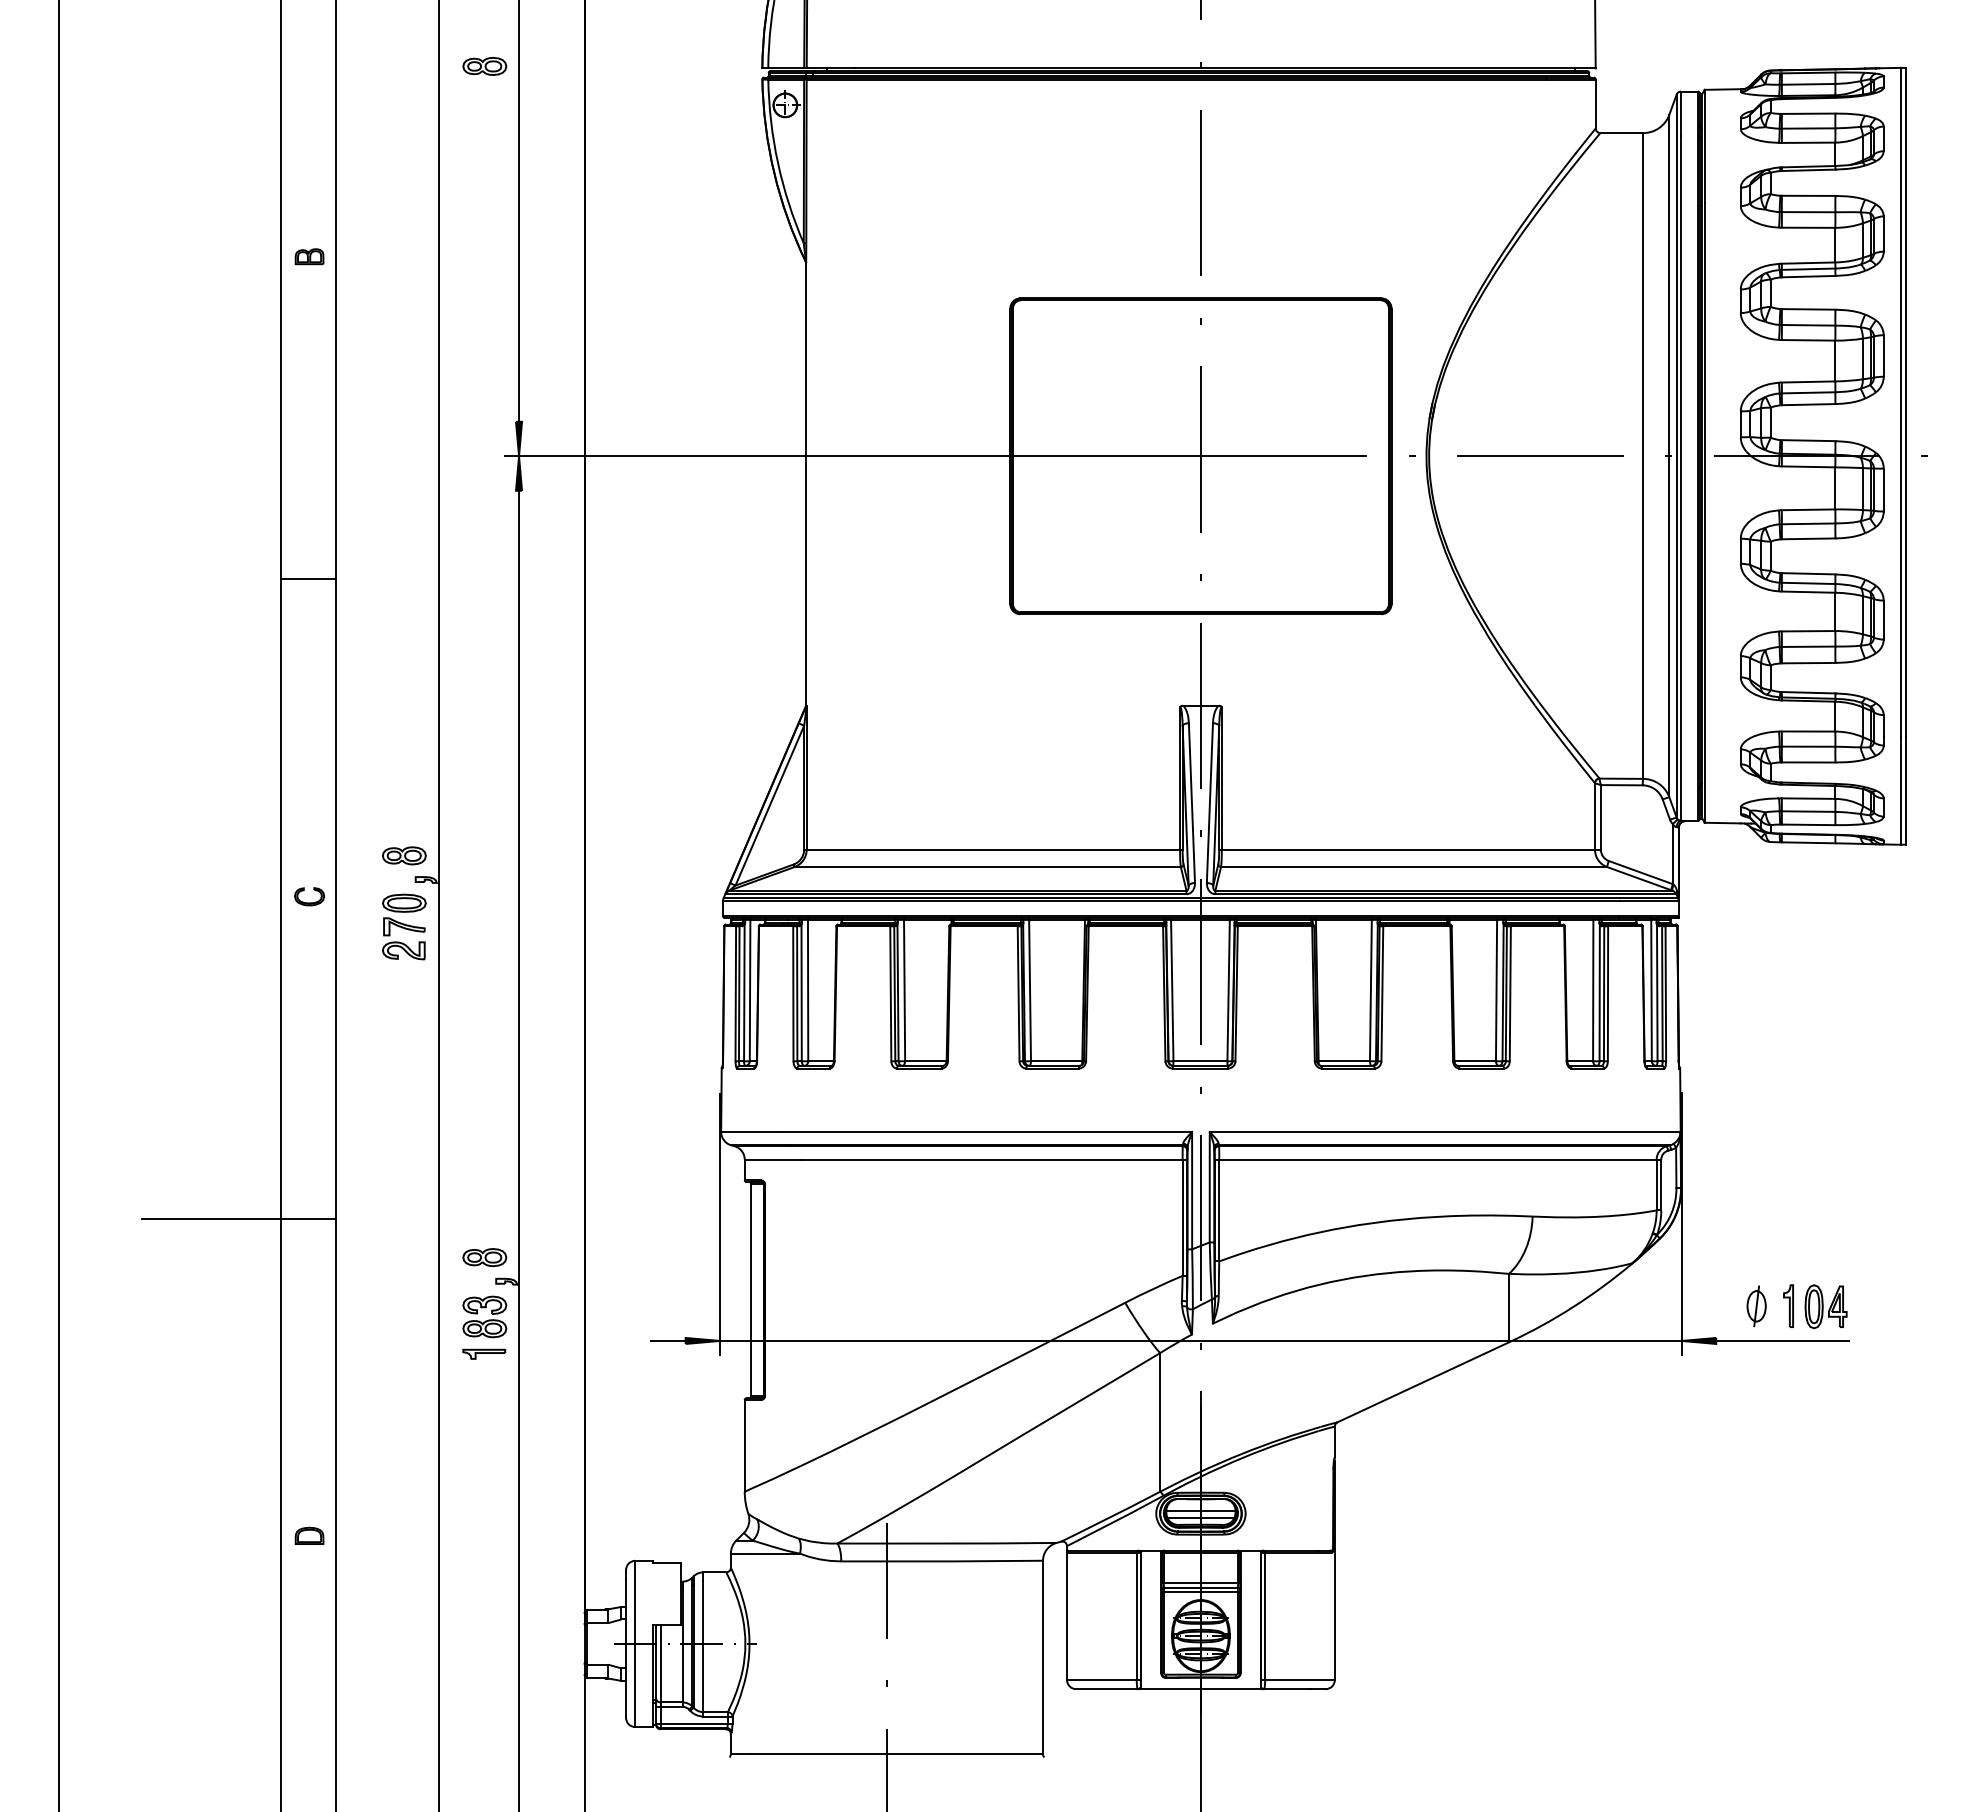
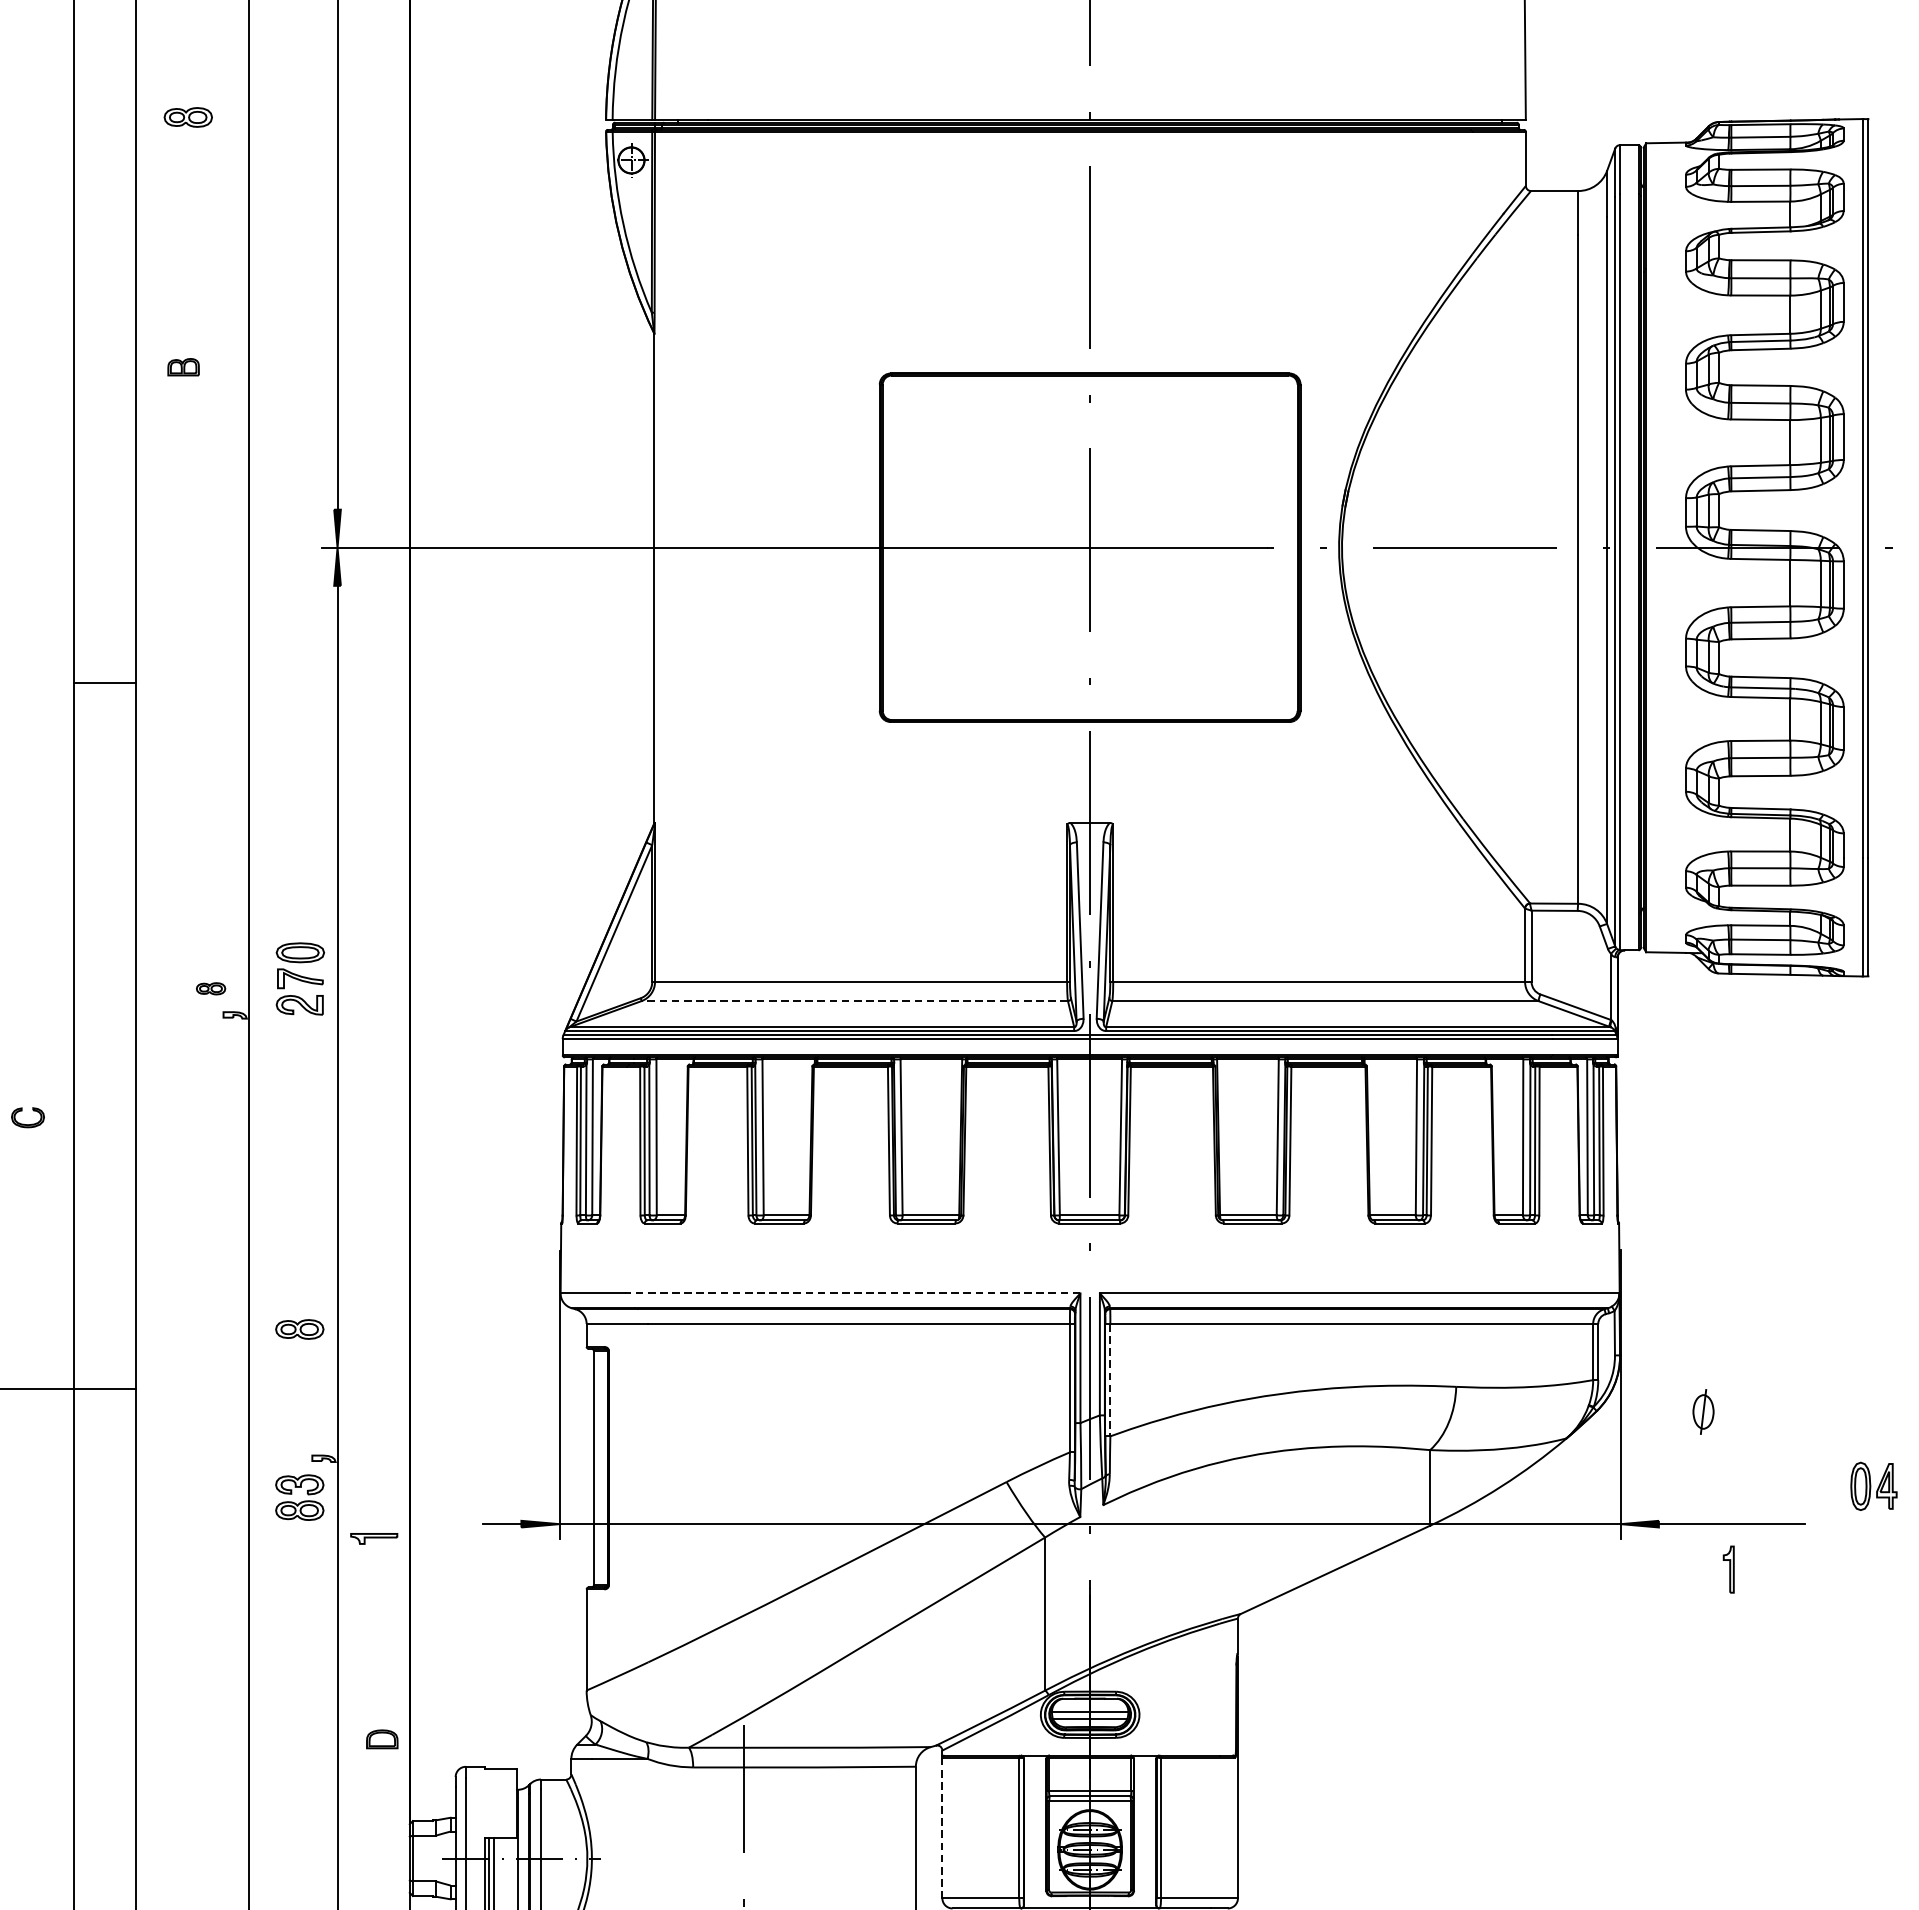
part: (484, 66) -> (187, 117), moved
part: (309, 256) -> (183, 366), moved
part: (404, 855) -> (211, 988), size x0.6
line: (987, 867) -> (854, 1001), solid -> dashed
part: (309, 896) -> (27, 1117), moved
part: (404, 926) -> (300, 978), moved
line: (985, 1131) -> (852, 1292), solid -> dashed
line: (1219, 1210) -> (1110, 1380), solid -> dashed
part: (484, 1257) -> (299, 1329), moved
part: (1788, 1305) -> (1728, 1568), moved
part: (1756, 1306) -> (1703, 1412), moved
part: (1825, 1306) -> (1873, 1486), moved
part: (484, 1353) -> (374, 1537), moved
part: (309, 1535) -> (382, 1738), moved
line: (1067, 1616) -> (942, 1828), solid -> dashed

